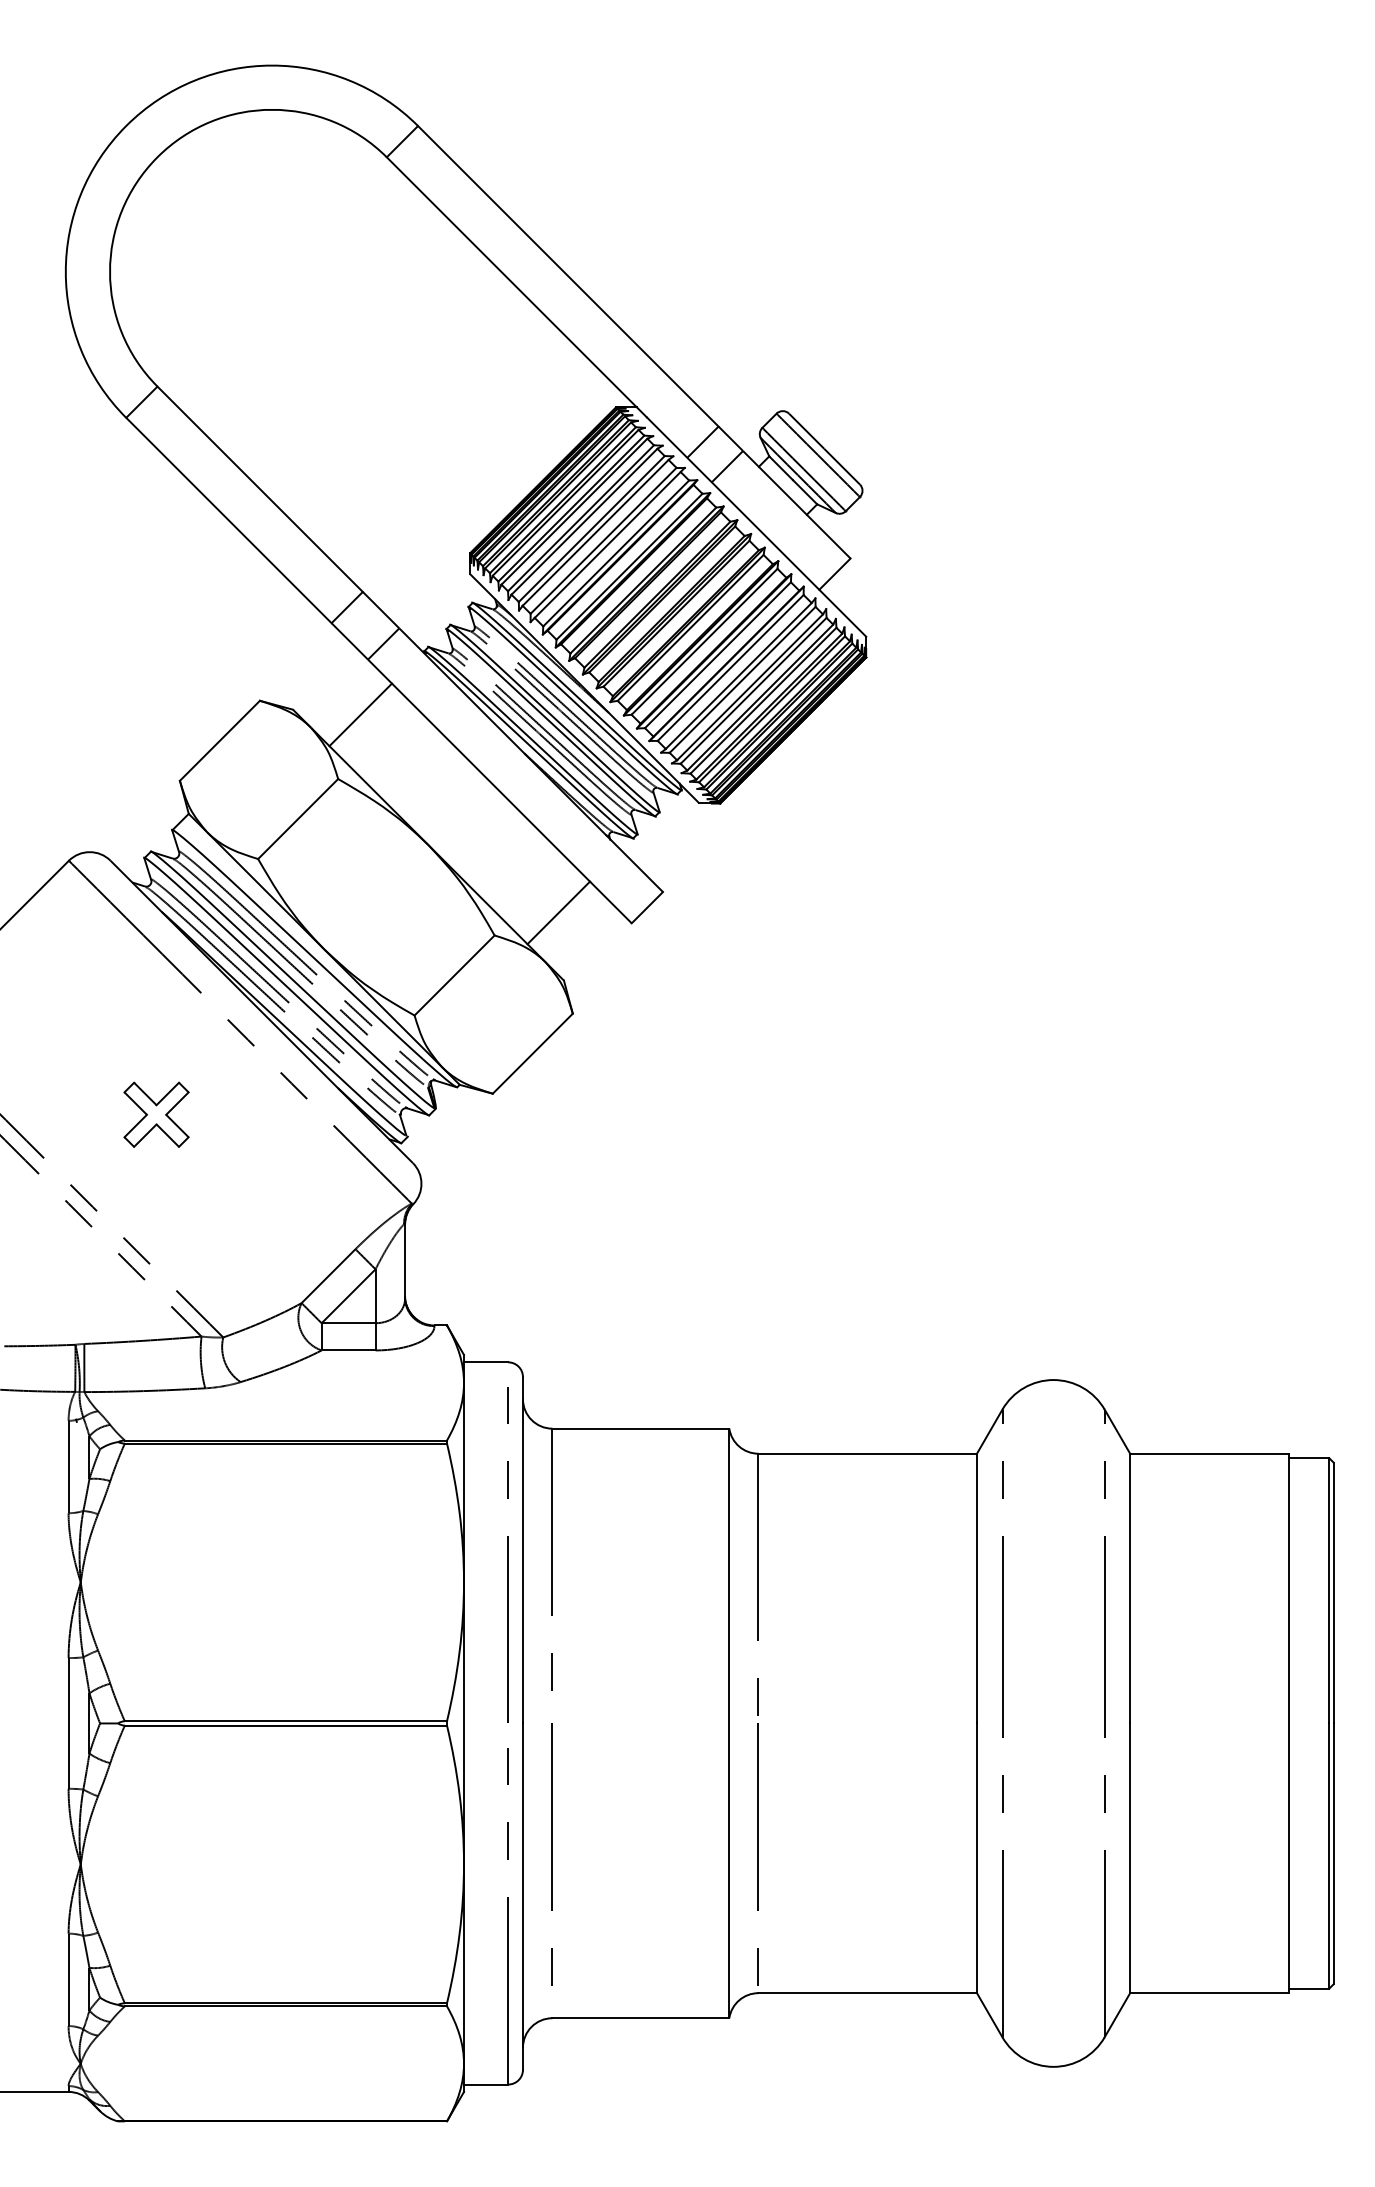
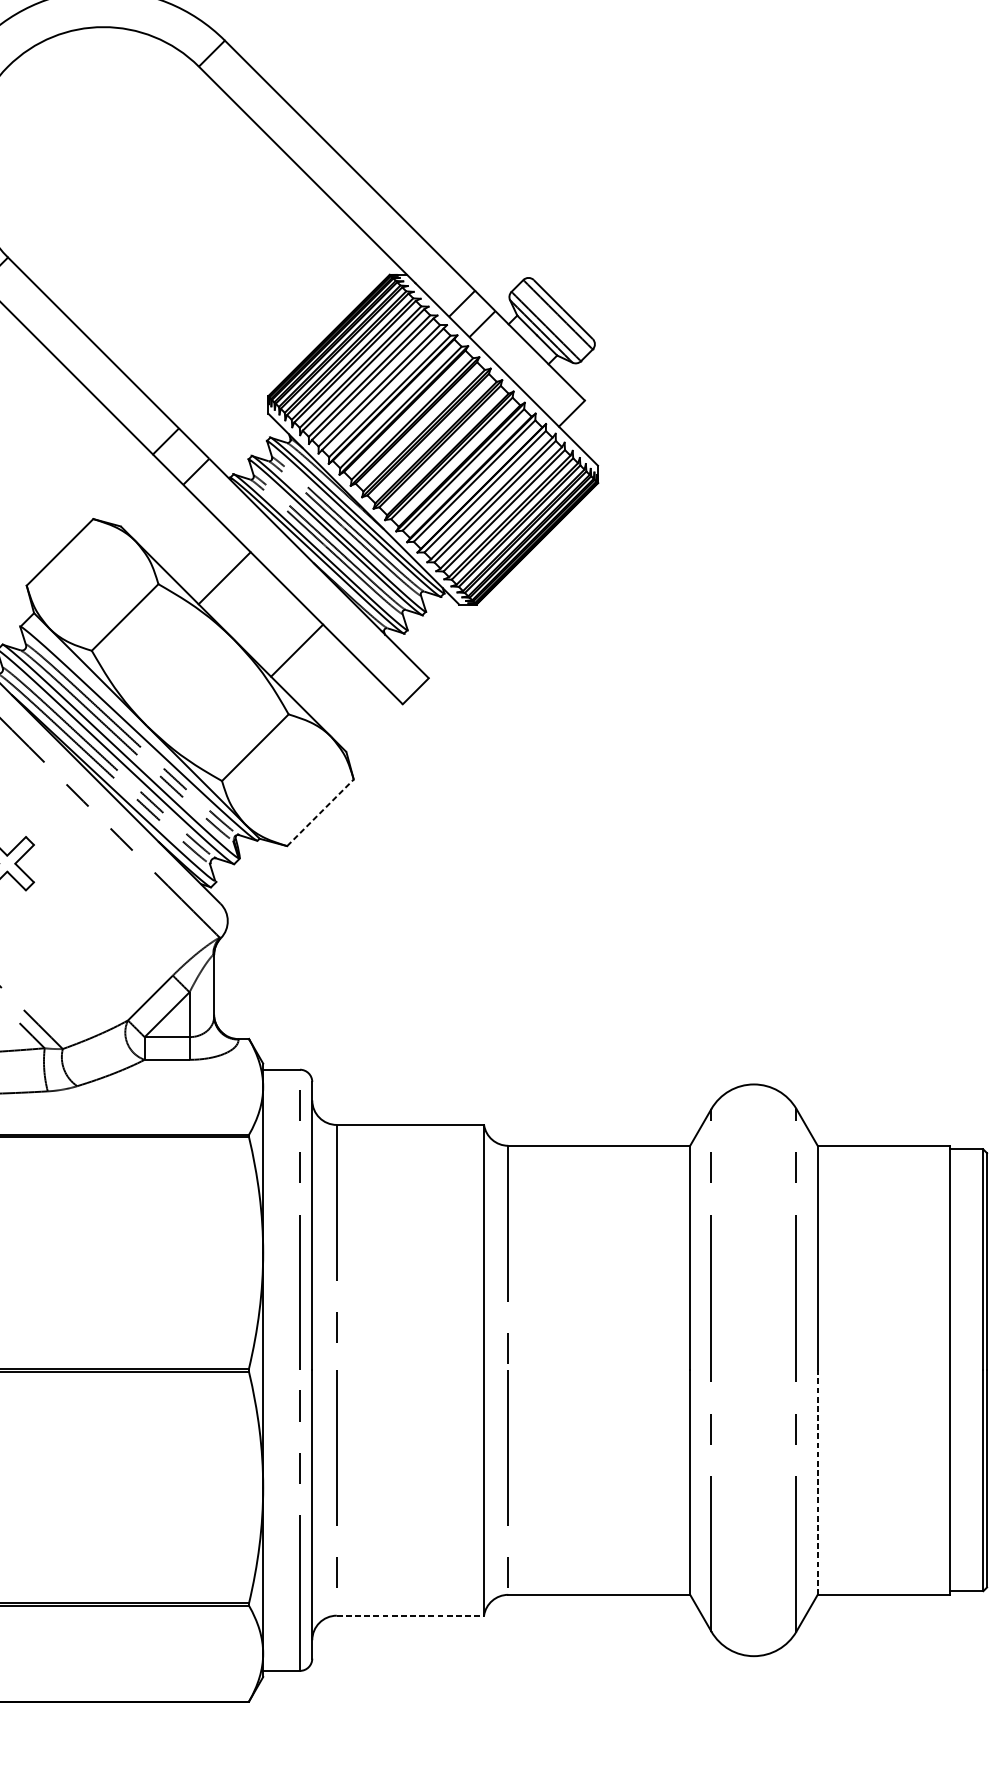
line: (360, 714) -> (224, 577), moved
line: (558, 912) -> (296, 650), moved
line: (532, 1053) -> (320, 812), solid -> dashed
line: (1130, 1858) -> (817, 1482), solid -> dashed
line: (641, 2018) -> (410, 1615), solid -> dashed

